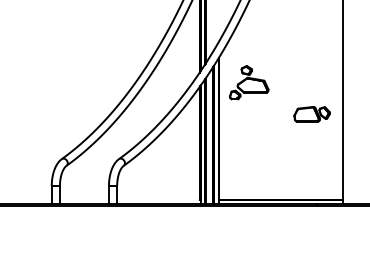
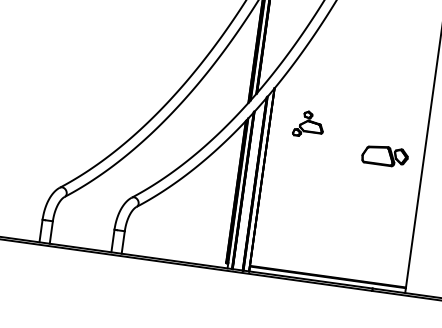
part: (249, 82) -> (309, 124), size x0.6
part: (311, 114) -> (384, 156), moved

